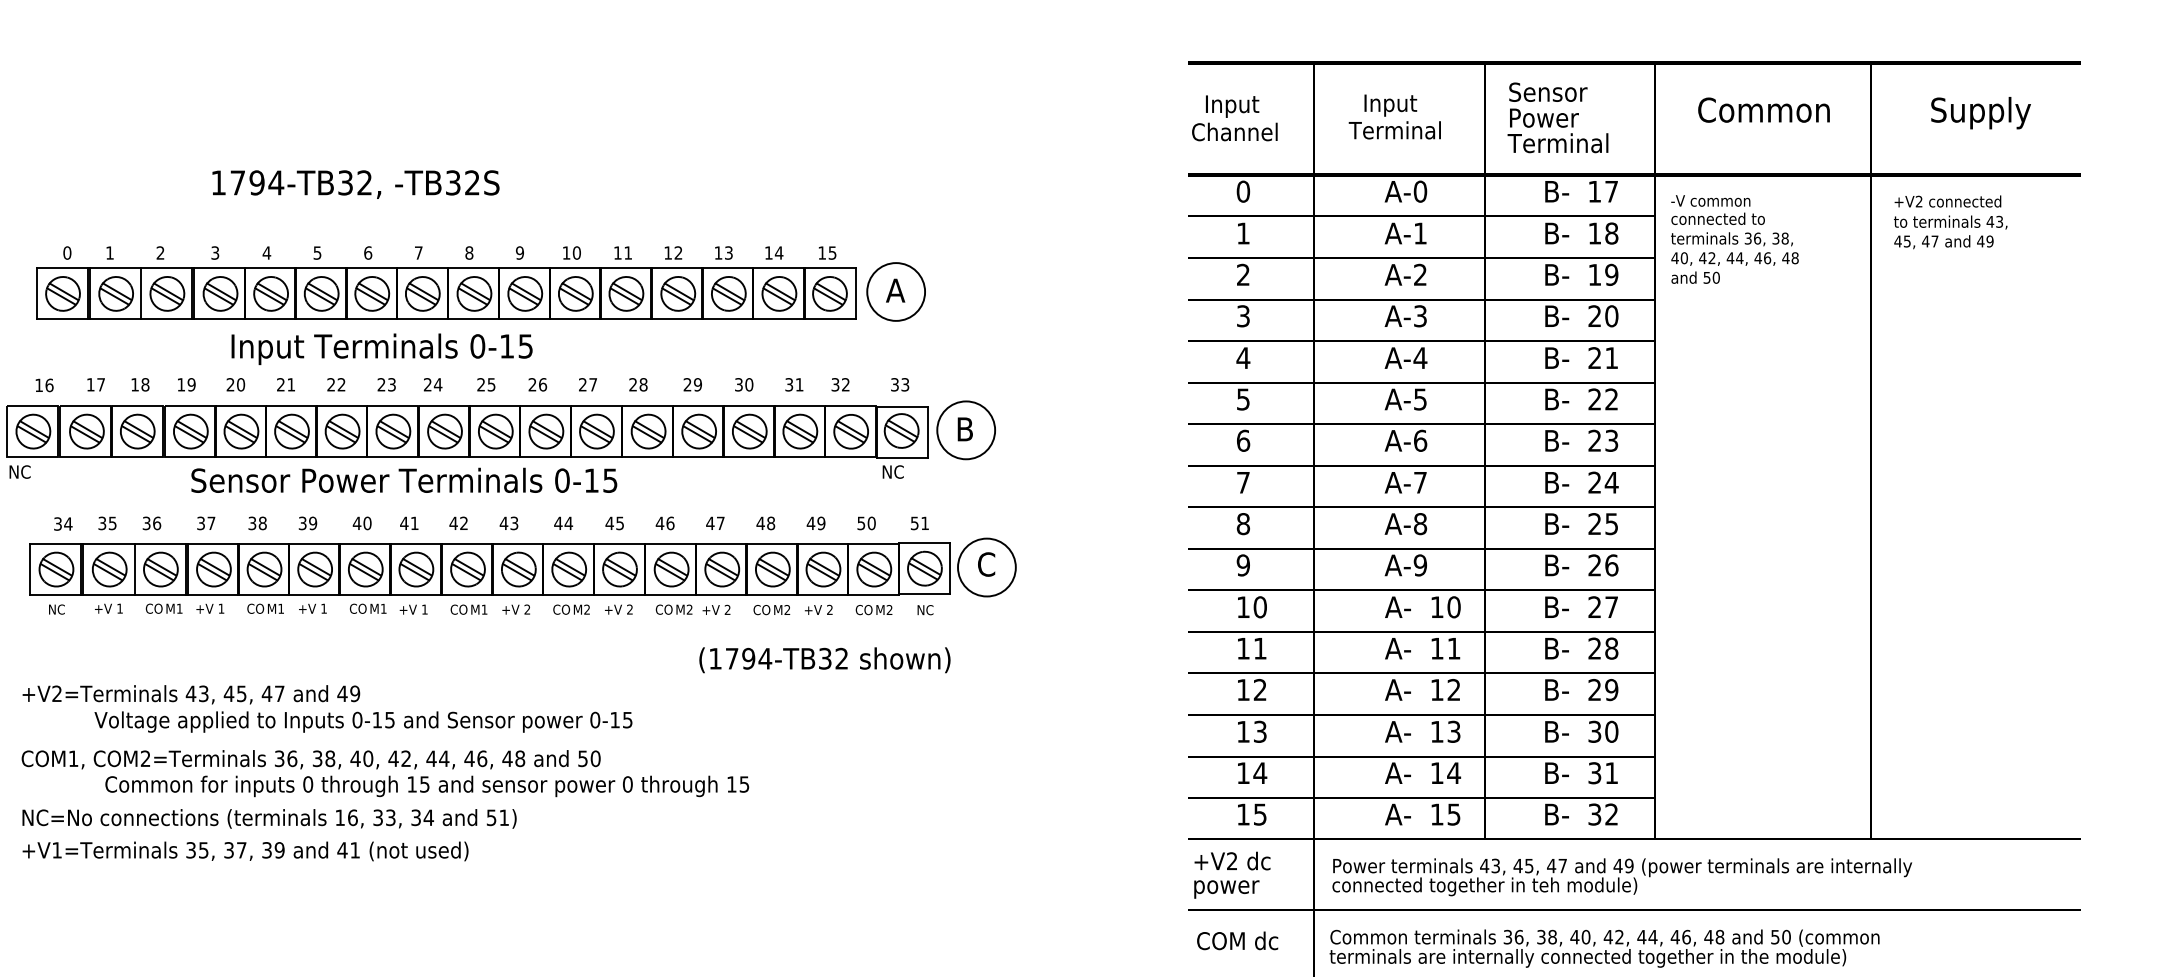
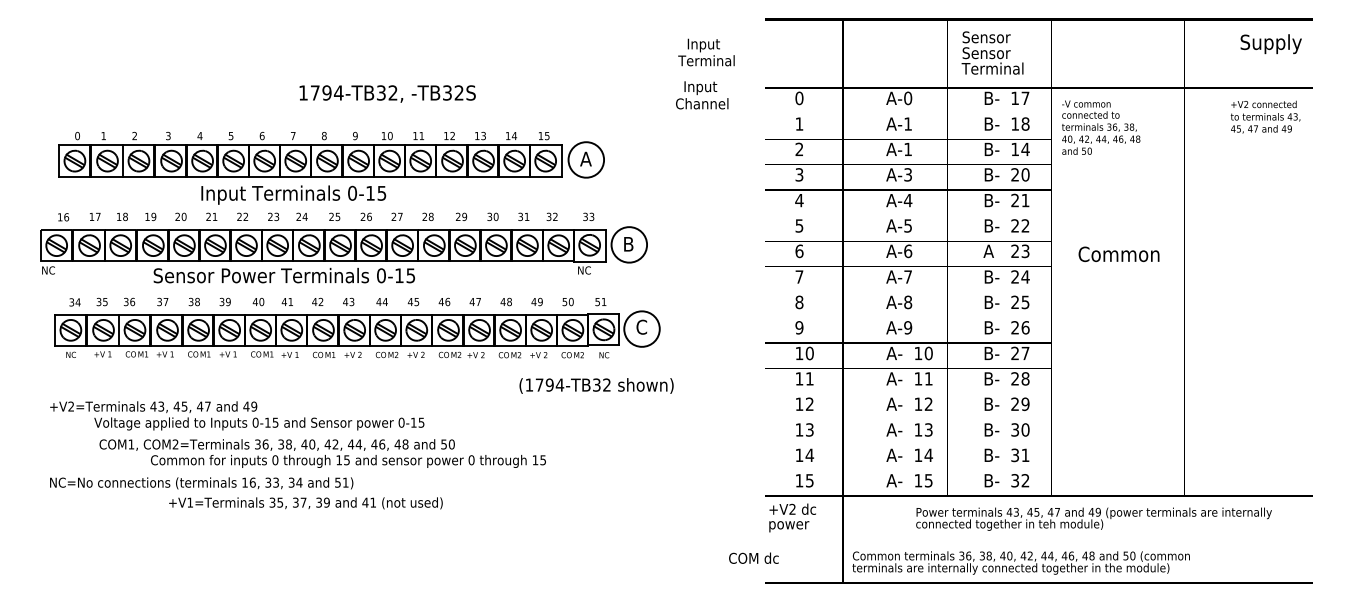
text: (1763, 110) -> (1118, 254), moved
text: (1979, 113) -> (1270, 44), moved
text: (1394, 116) -> (706, 52), moved
text: (1235, 118) -> (702, 95), moved
text: (1548, 118) -> (986, 53), Power -> Sensor
text: (355, 183) -> (387, 93), moved
fill: (1421, 216) -> (908, 113), removed
text: (1950, 221) -> (1265, 116), moved
text: (1419, 273) -> (907, 148), A-2 -> A-1
text: (1611, 274) -> (1025, 149), 19 -> 14
text: (381, 348) -> (293, 194), moved
fill: (1421, 382) -> (908, 215), removed
text: (1556, 439) -> (991, 250), B- -> A
fill: (1421, 506) -> (908, 291), removed
fill: (1421, 548) -> (908, 317), removed
text: (824, 659) -> (596, 385), moved
fill: (1421, 672) -> (908, 393), removed
fill: (1421, 714) -> (908, 419), removed
fill: (1421, 755) -> (908, 444), removed
text: (384, 773) -> (322, 453), moved
fill: (1421, 797) -> (908, 470), removed
text: (244, 851) -> (305, 503), moved
text: (1621, 876) -> (1093, 518), moved
fill: (1634, 908) -> (1039, 538), removed
text: (1236, 939) -> (753, 557), moved

